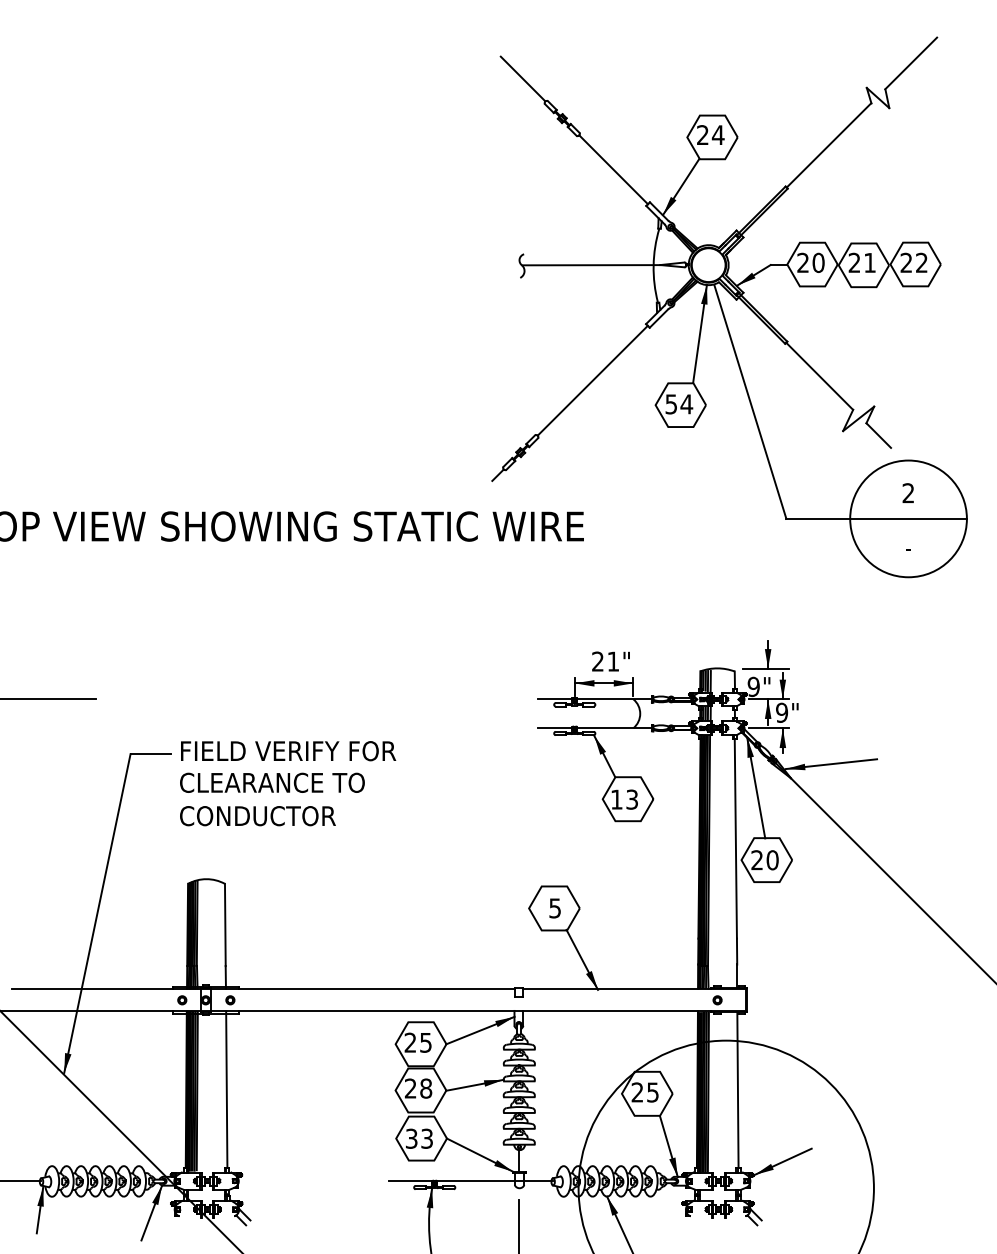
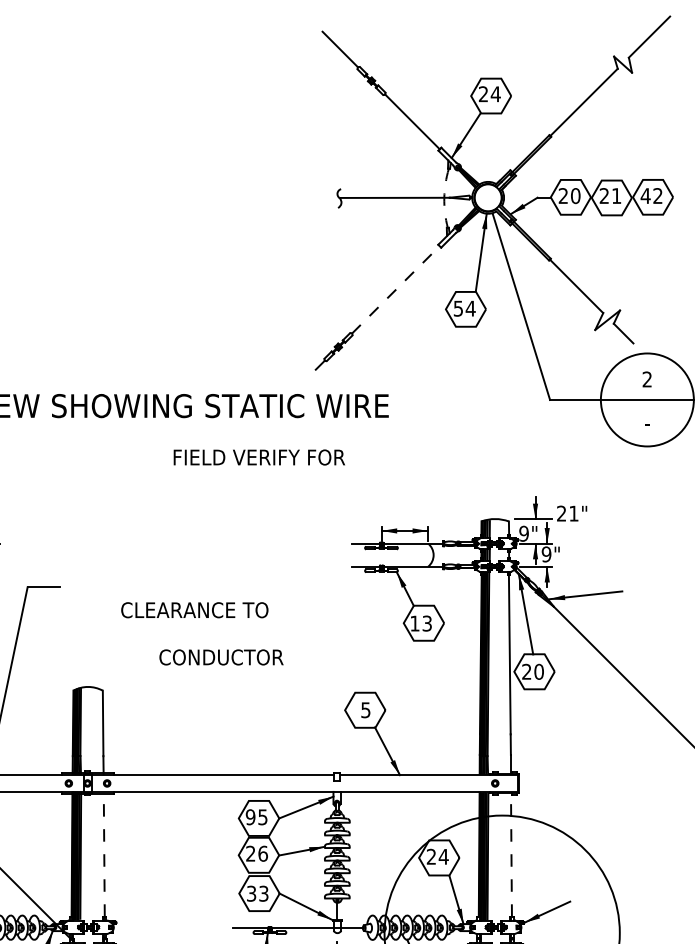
text: (906, 262) -> (645, 195), 22 -> 42
arc: (653, 265) -> (444, 198), solid -> dashed
line: (592, 380) -> (395, 289), solid -> dashed
text: (610, 661) -> (571, 513), moved
text: (288, 751) -> (259, 457), moved
text: (272, 782) -> (194, 609), moved
text: (257, 816) -> (221, 657), moved
text: (410, 1042) -> (250, 817), 25 -> 95
text: (426, 1088) -> (263, 853), 28 -> 26
line: (226, 1089) -> (104, 854), solid -> dashed
line: (737, 1089) -> (511, 854), solid -> dashed
text: (652, 1092) -> (443, 856), 25 -> 24

